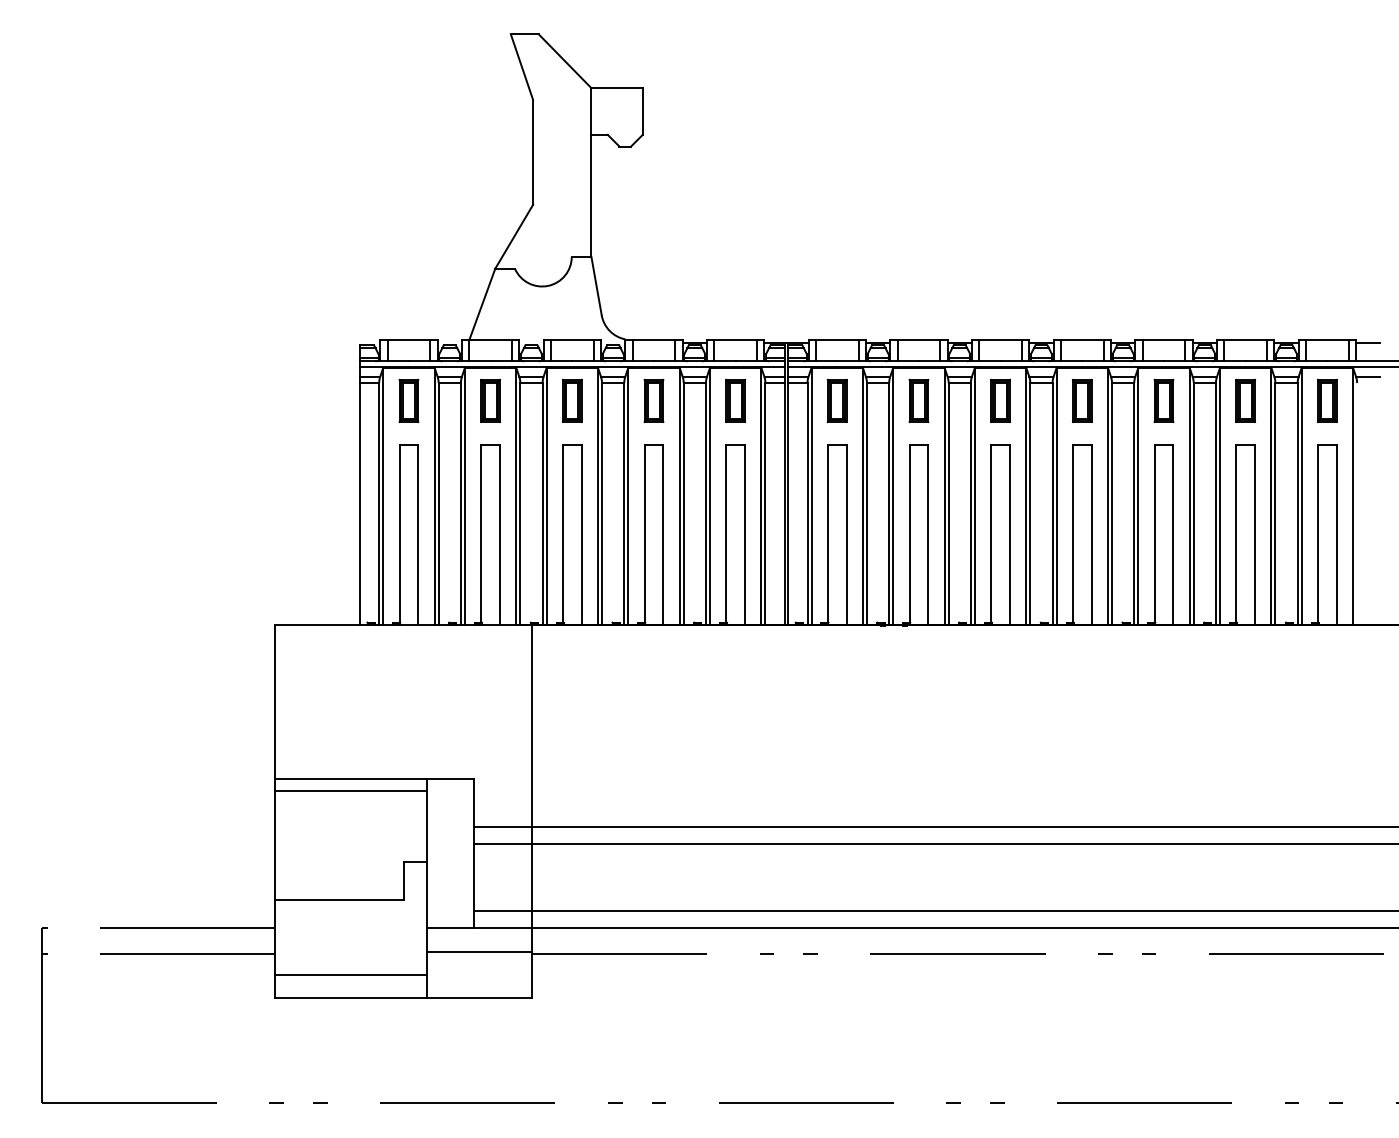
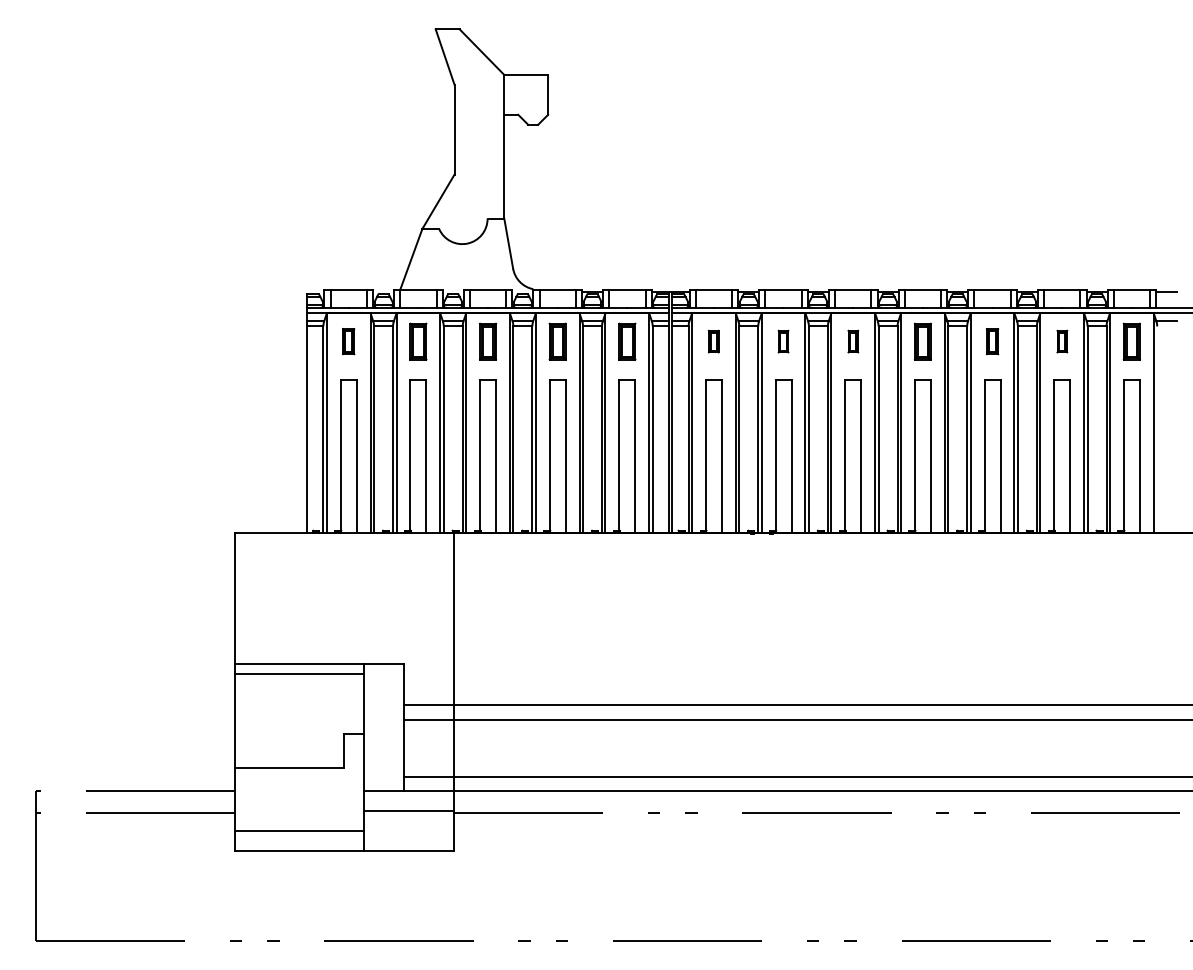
part: (408, 400) -> (348, 341), size x0.7
part: (836, 400) -> (713, 341), size x0.6
part: (918, 400) -> (783, 341), size x0.6
part: (1000, 400) -> (853, 341), size x0.6
part: (1163, 400) -> (992, 341), size x0.7
part: (1246, 400) -> (1062, 341), size x0.6

